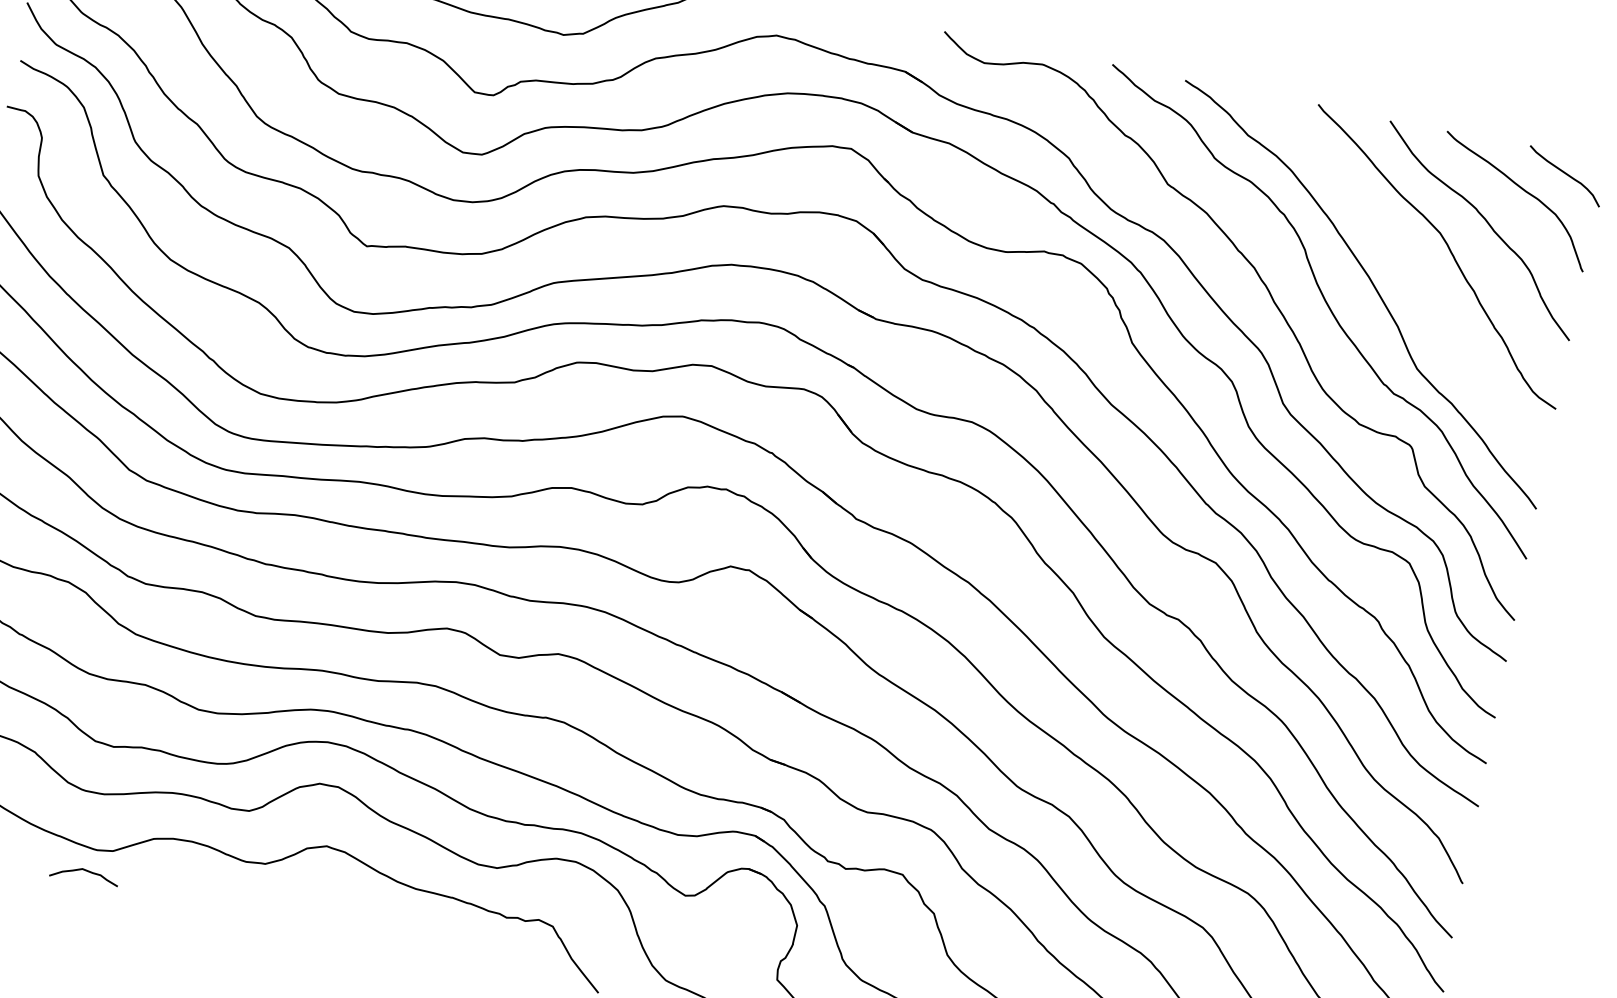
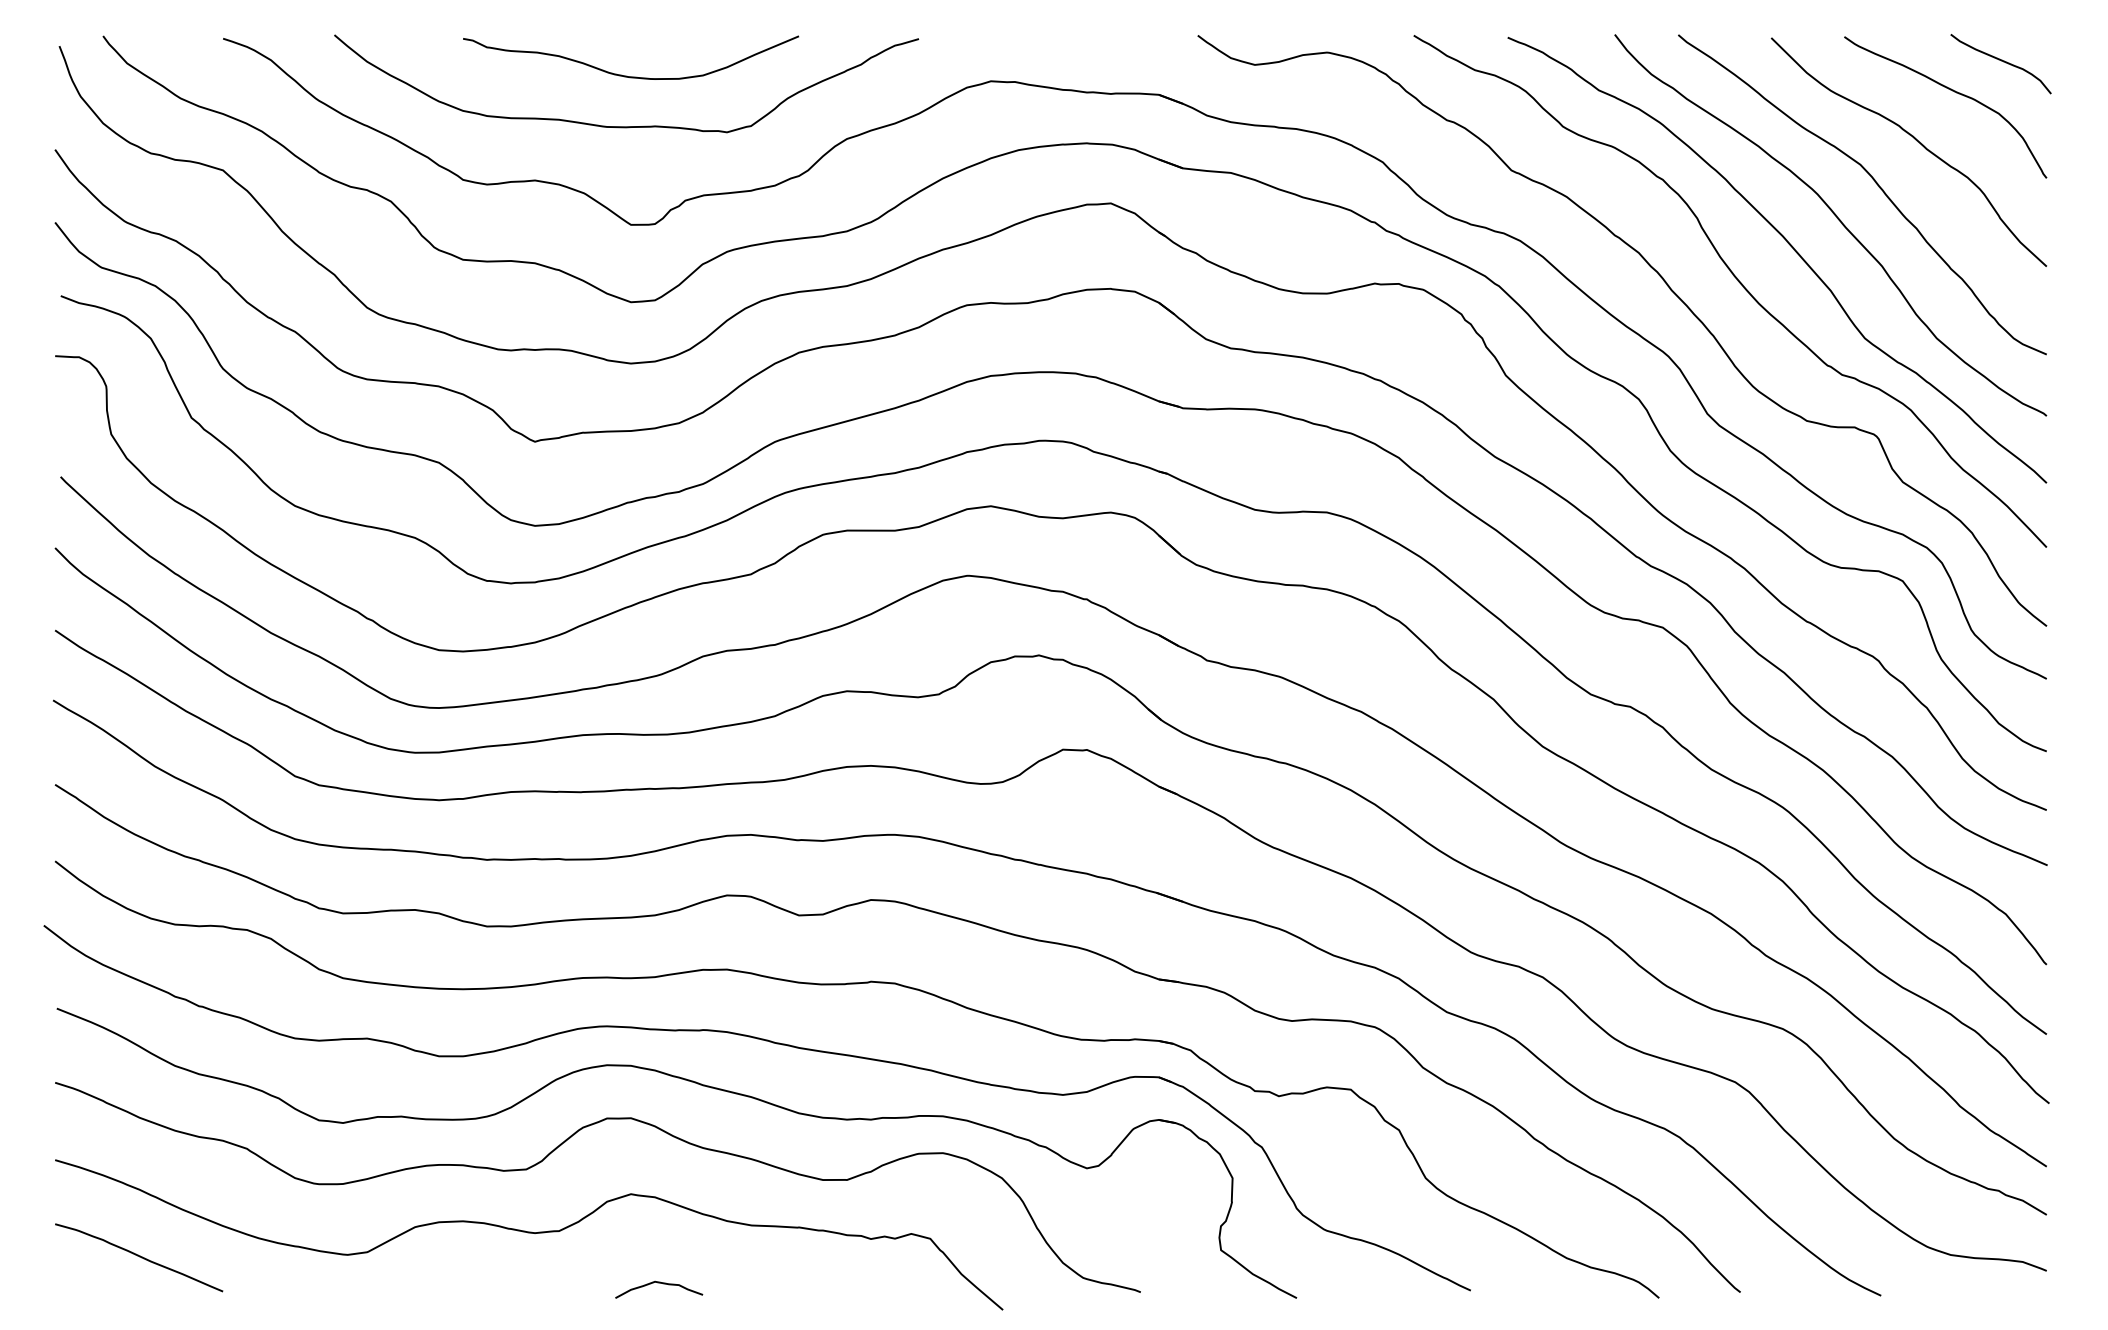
curve: (1413, 272) -> (1837, 219), added
curve: (85, 871) -> (659, 1283), moved

